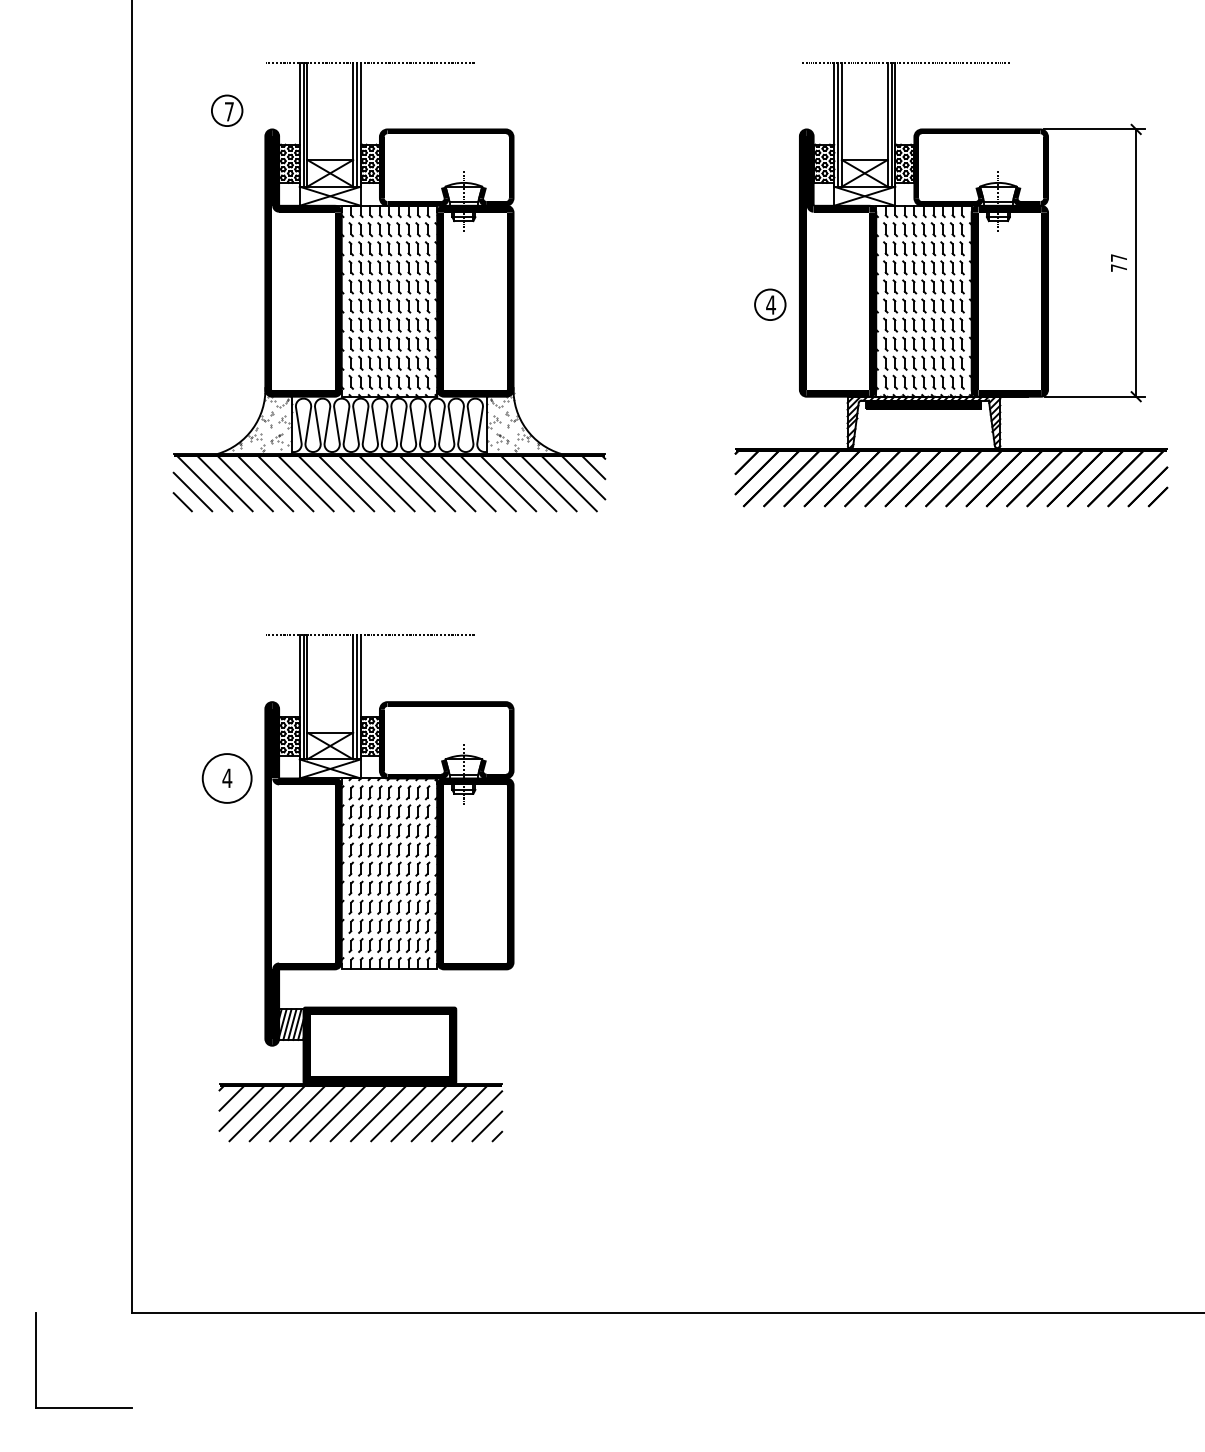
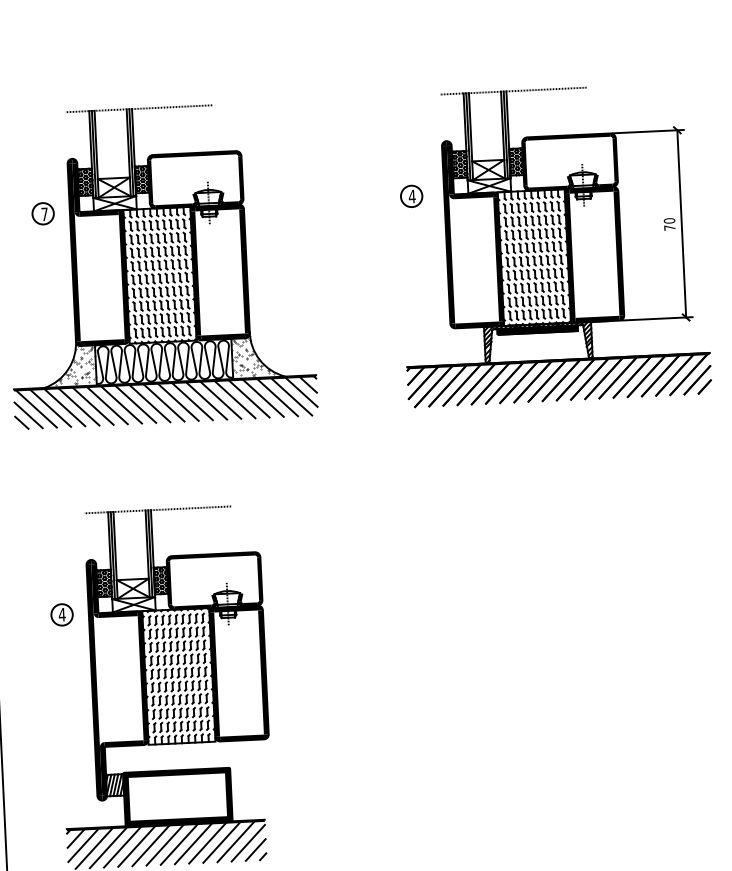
part: (227, 110) -> (43, 213), moved
text: (1118, 257) -> (669, 220), 77 -> 70
part: (770, 304) -> (411, 196), moved
circle: (226, 778) -> (61, 614), size x0.62

